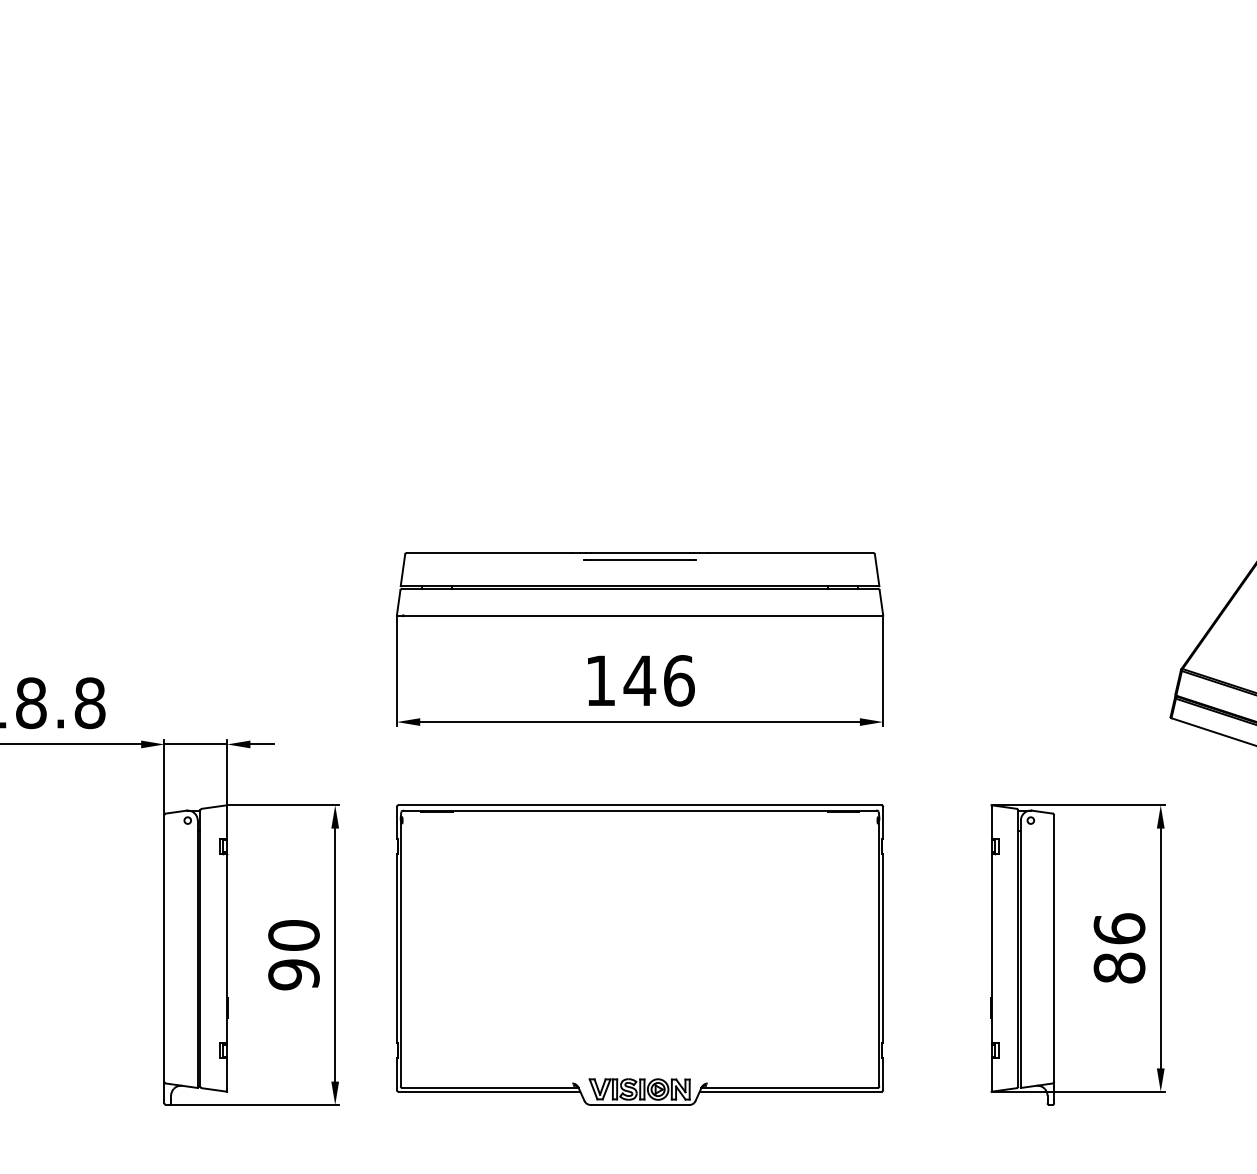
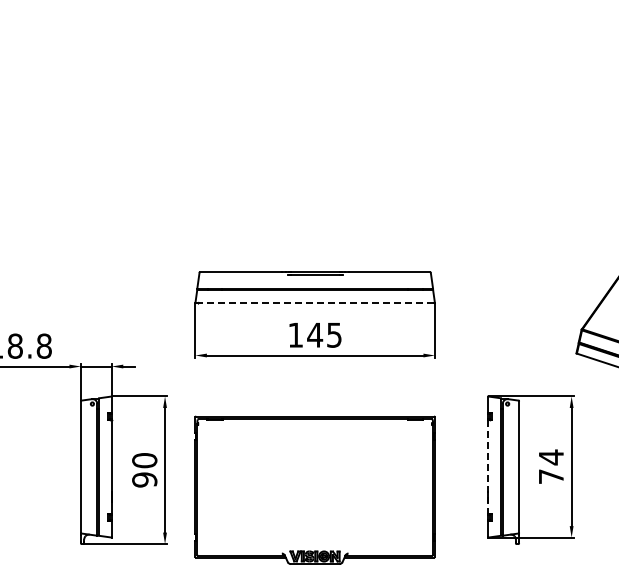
line: (640, 616) -> (315, 303), solid -> dashed
text: (679, 679) -> (334, 334), 146 -> 145
text: (1119, 947) -> (551, 466), 86 -> 74
line: (991, 949) -> (488, 467), solid -> dashed
part: (638, 953) -> (314, 489), moved

